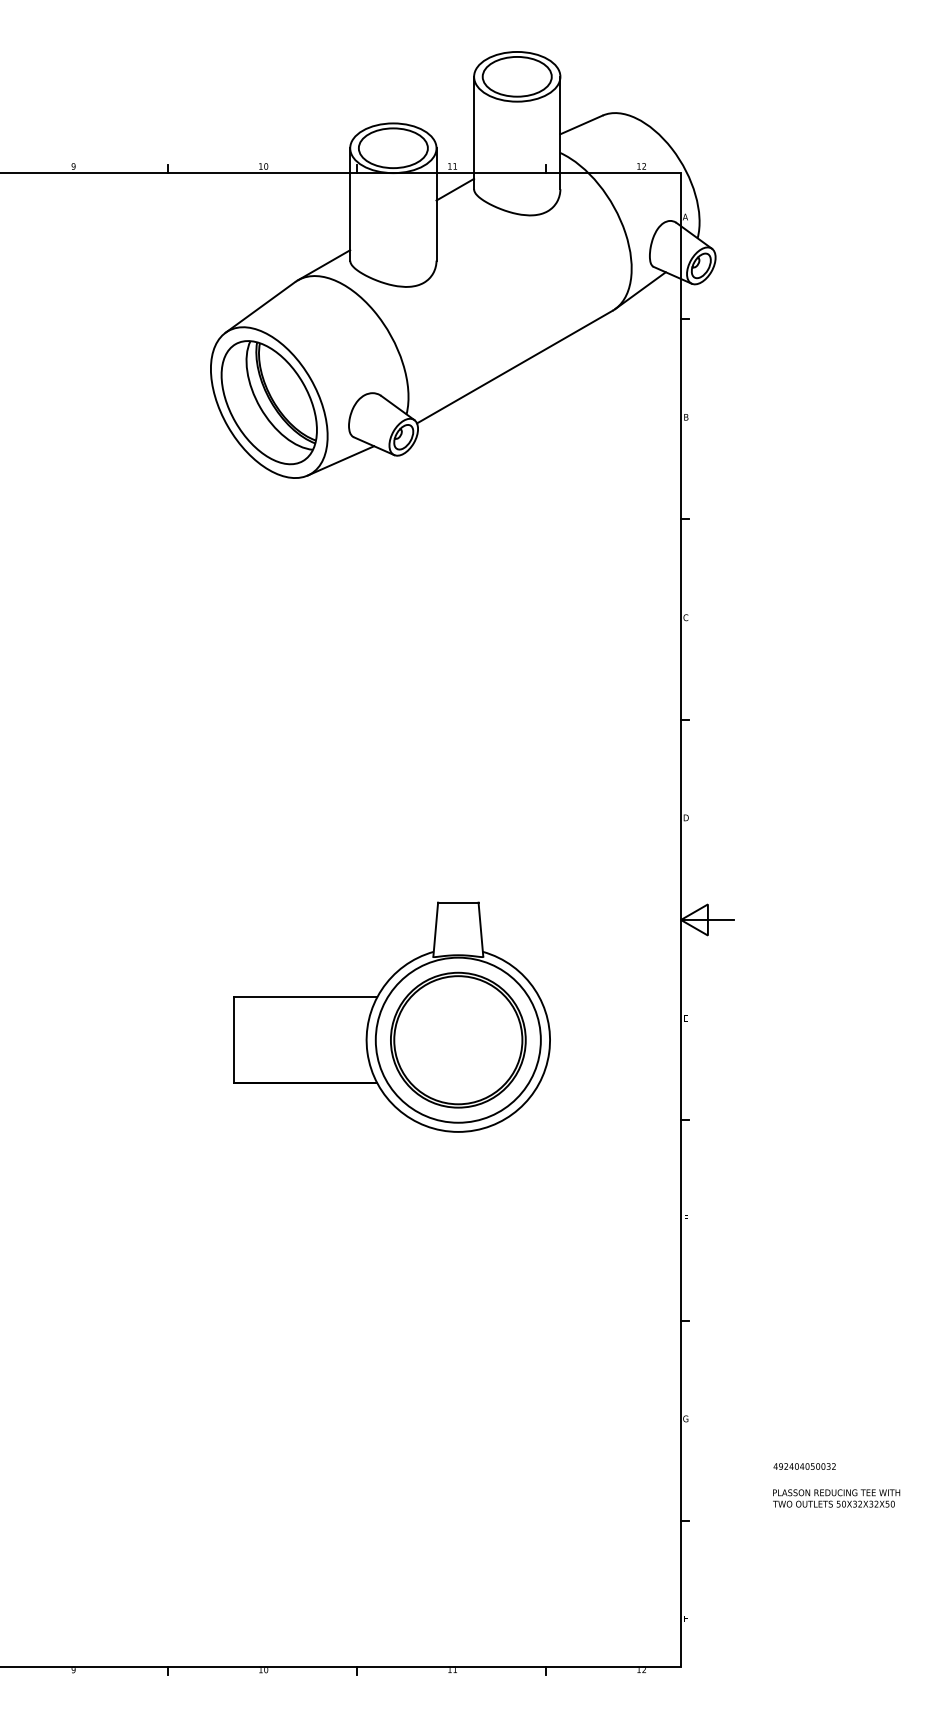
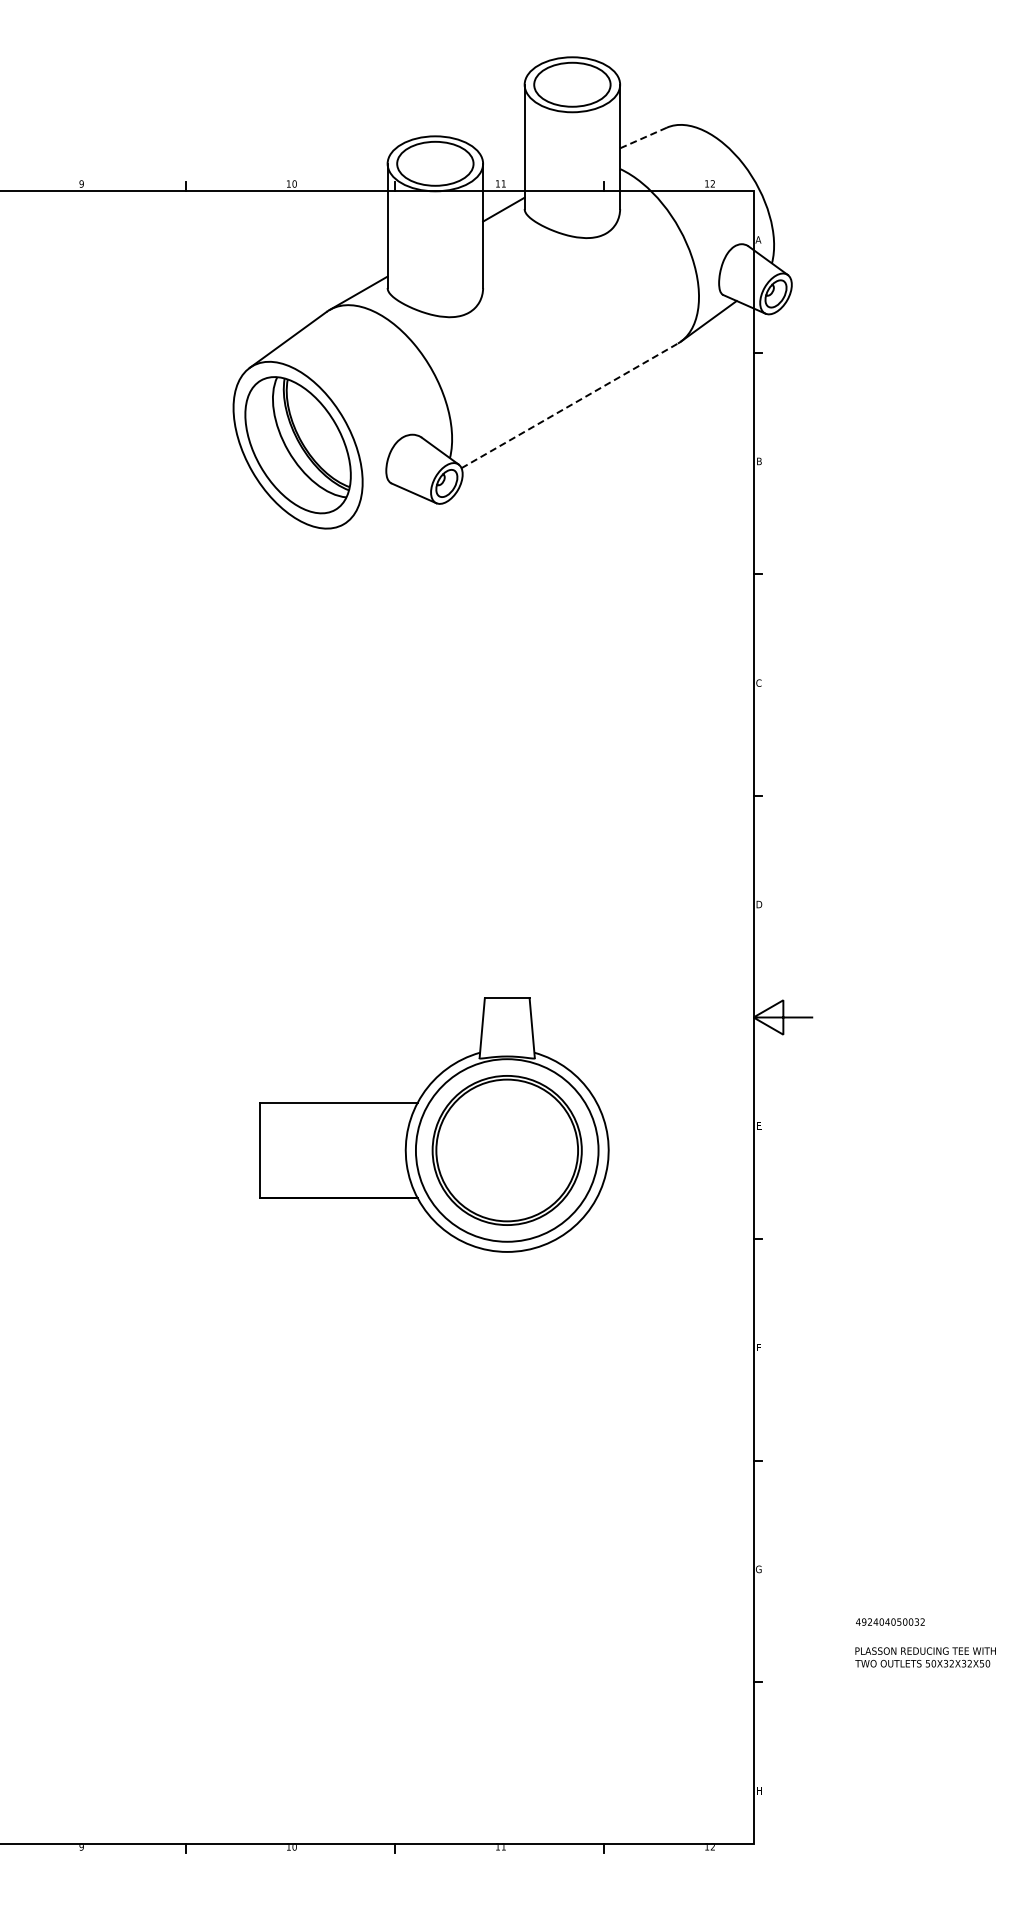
line: (581, 125) -> (643, 138), solid -> dashed
line: (514, 366) -> (569, 405), solid -> dashed
line: (341, 460) -> (377, 509), removed

